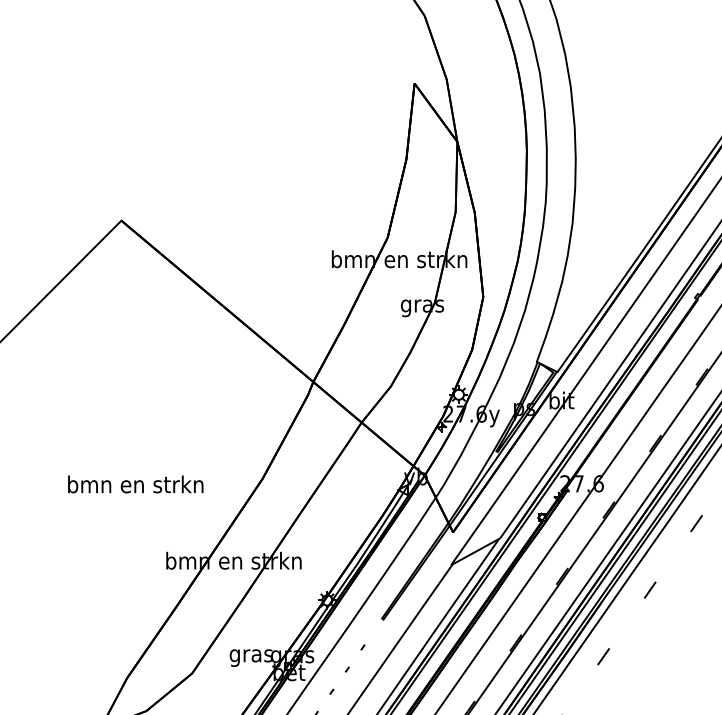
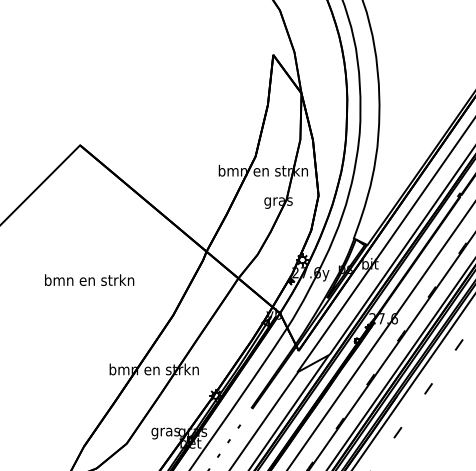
text: (135, 483) -> (89, 279), moved

